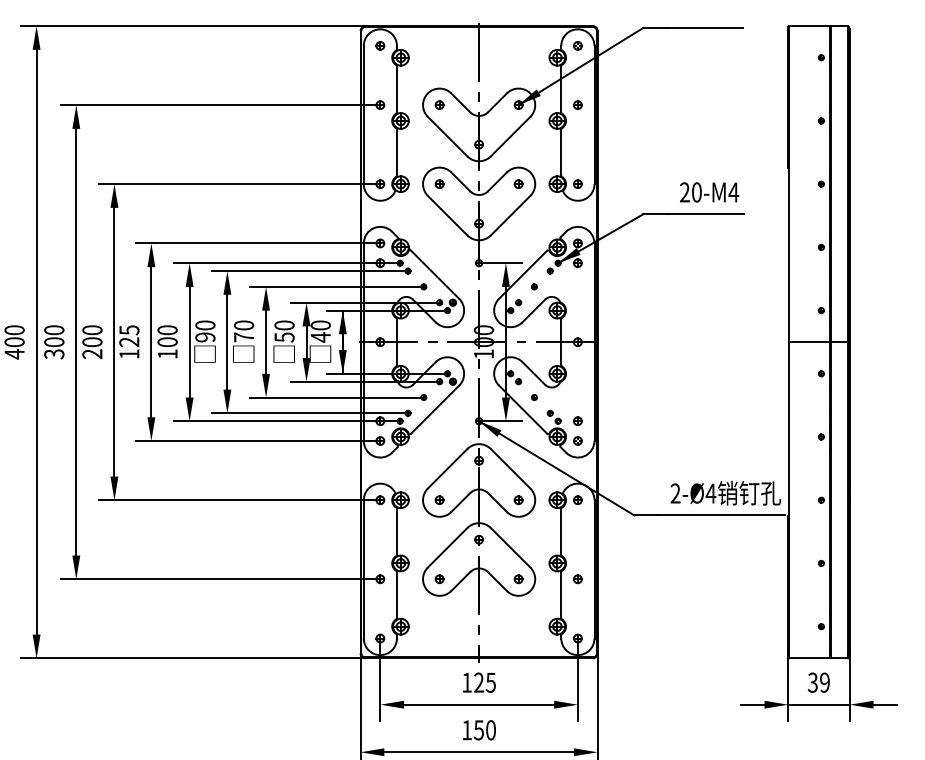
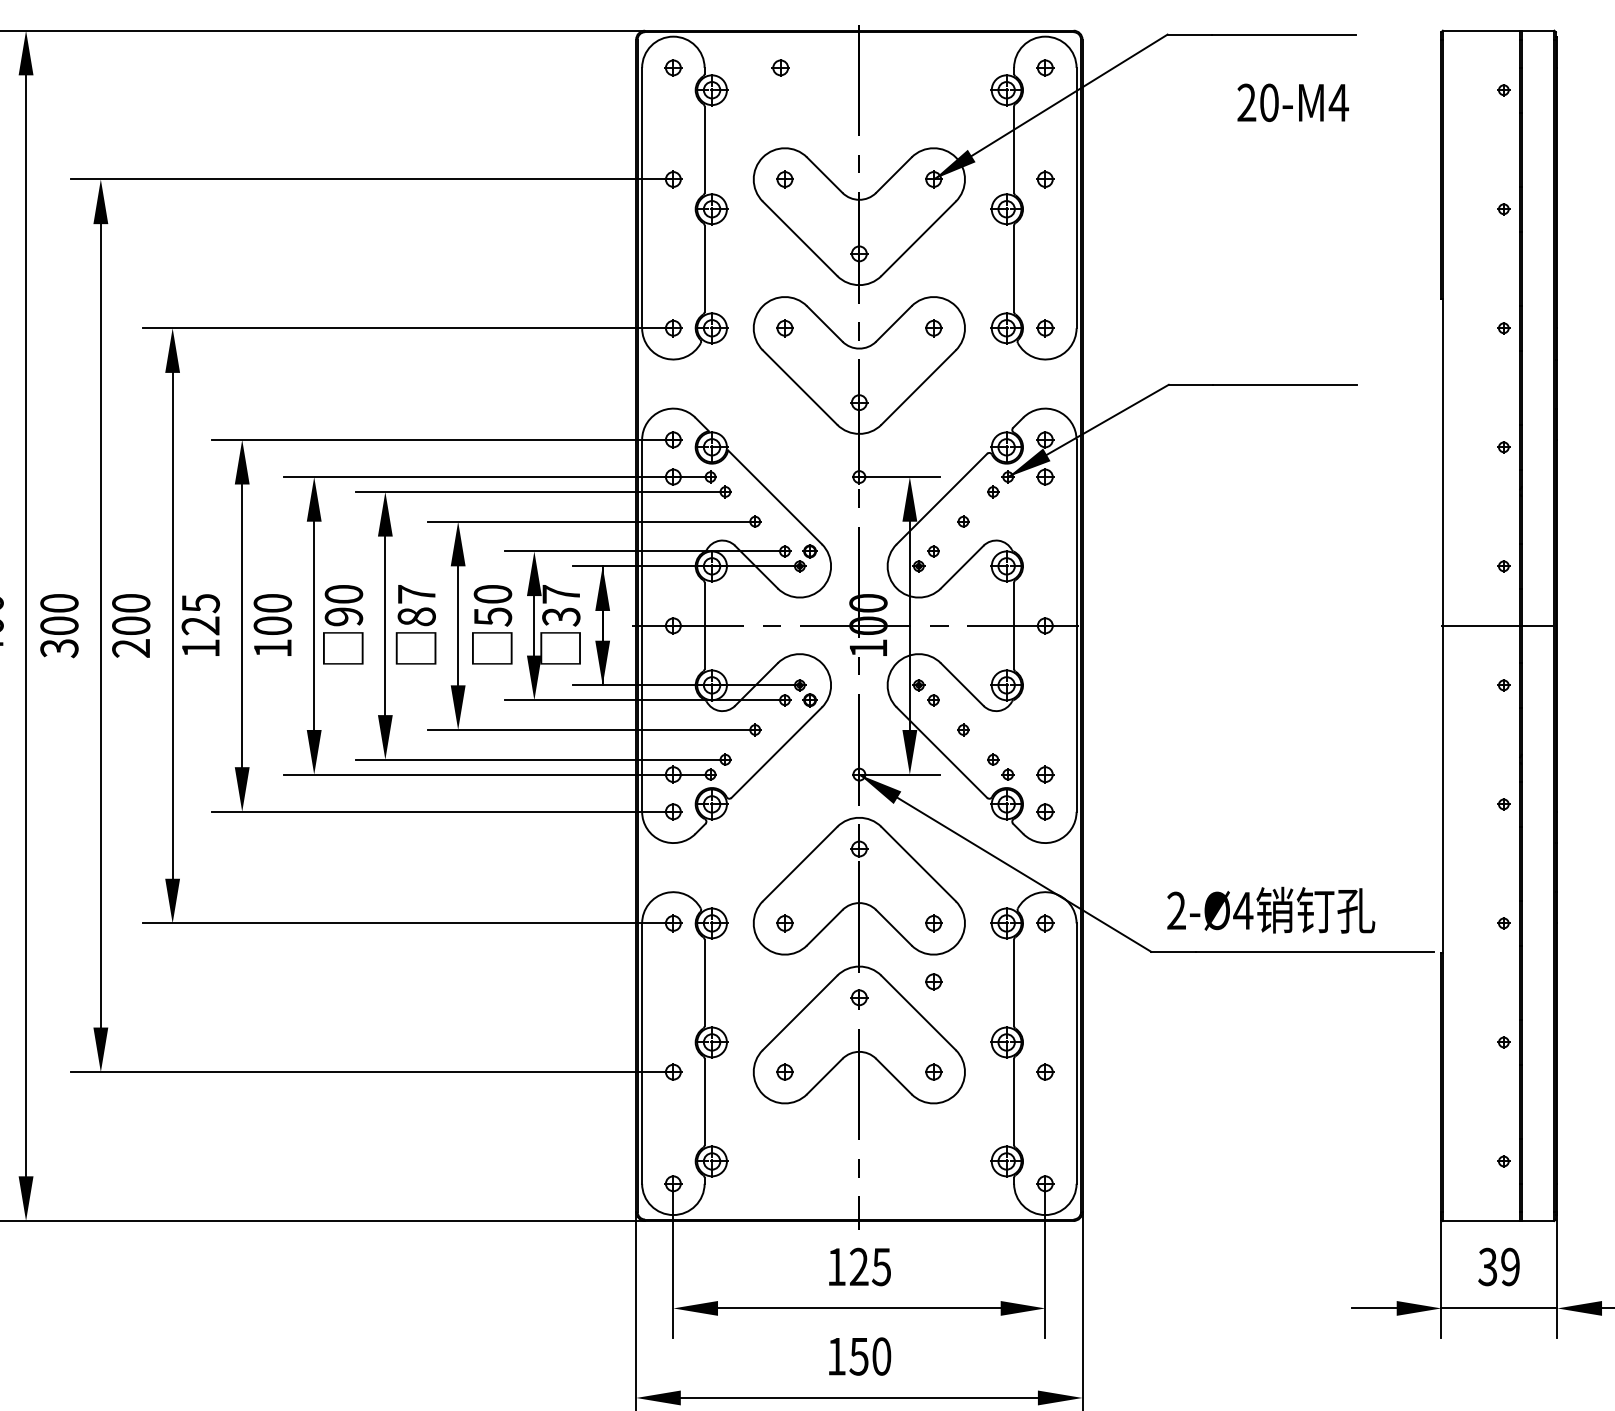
part: (437, 45) -> (780, 67), added
text: (709, 192) -> (1293, 102), moved
text: (243, 331) -> (415, 605), 70 -> 87
text: (320, 331) -> (560, 605), 40 -> 37
text: (725, 492) -> (1270, 908), moved
part: (518, 531) -> (933, 982), added

